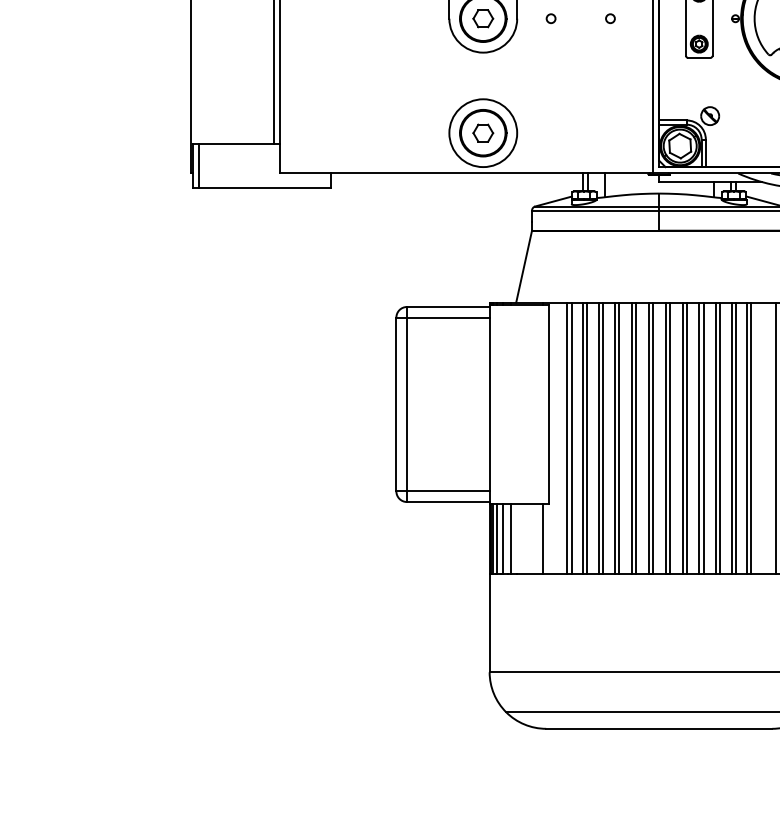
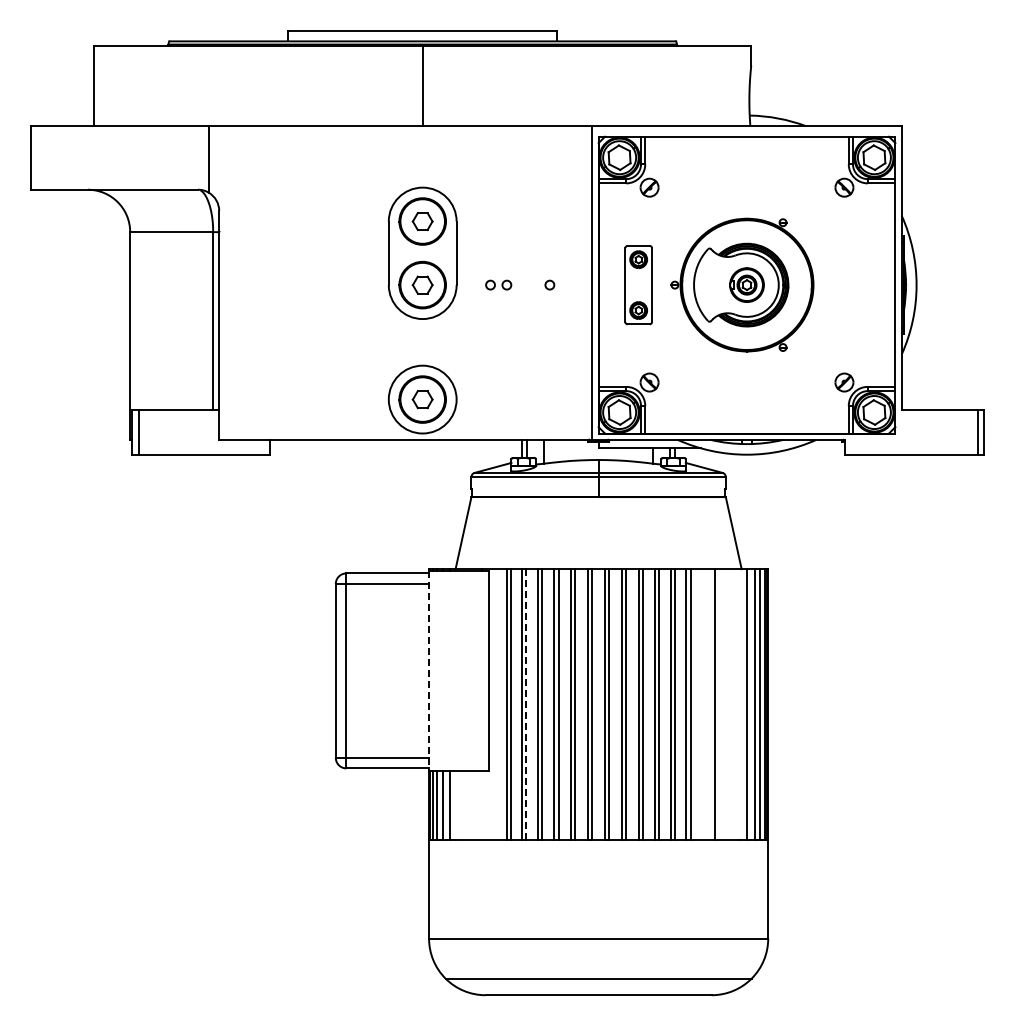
circle: (567, 18) -> (506, 284), added
line: (490, 404) -> (429, 670), solid -> dashed
line: (587, 438) -> (526, 704), solid -> dashed
line: (543, 539) -> (482, 805), removed

